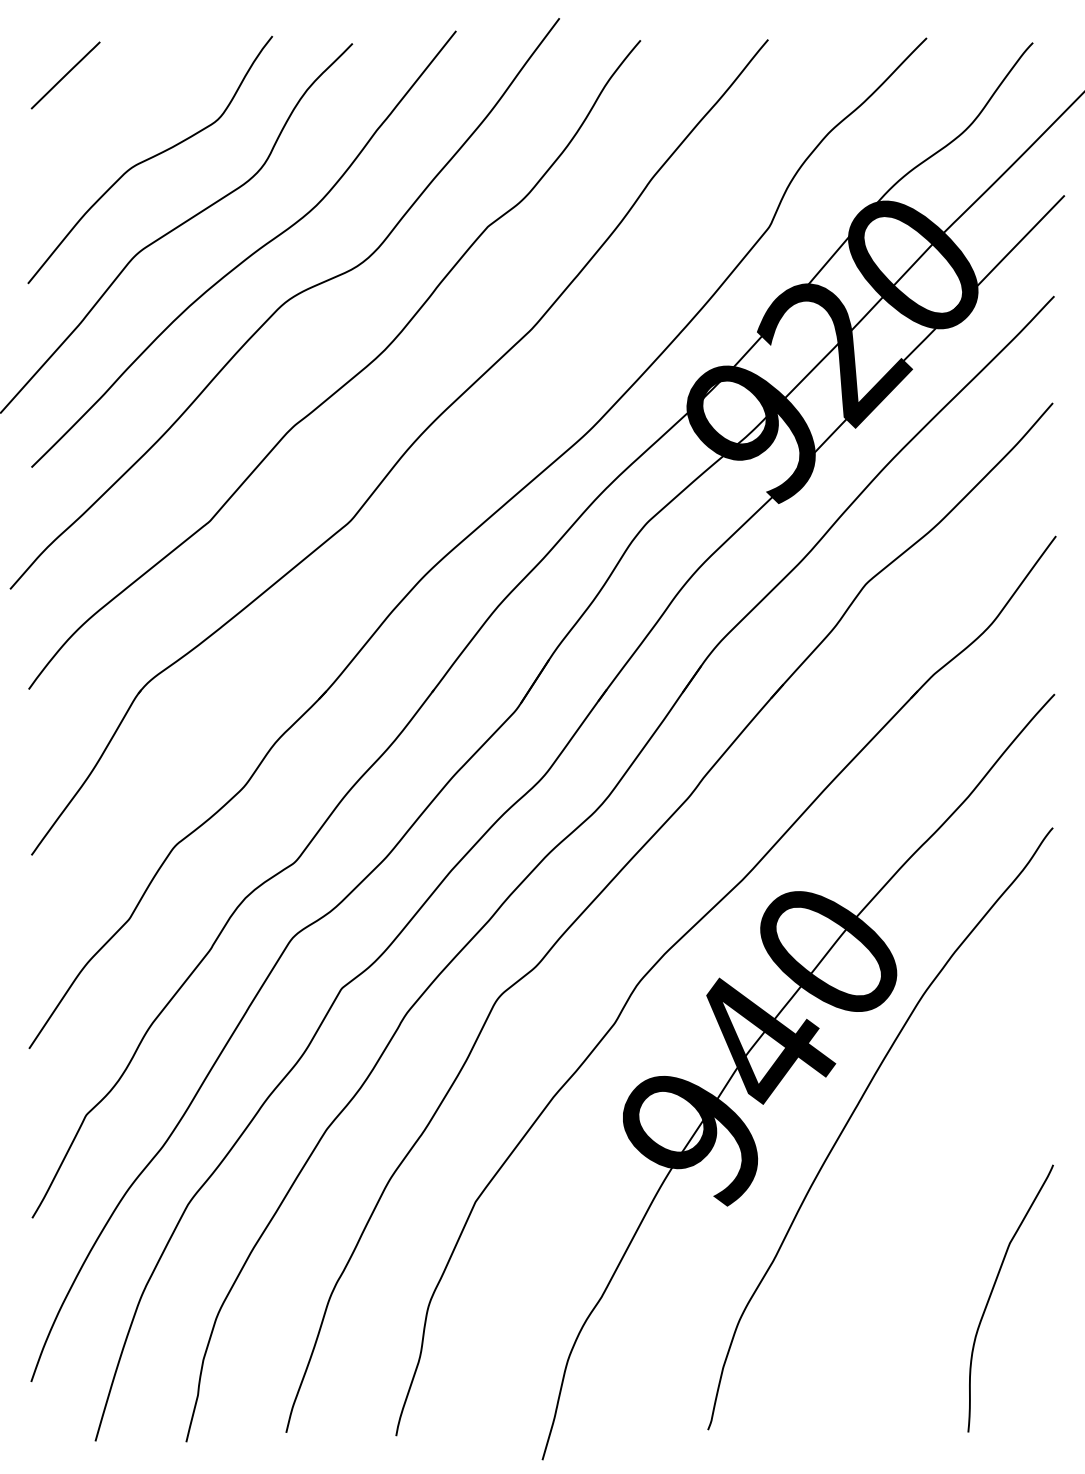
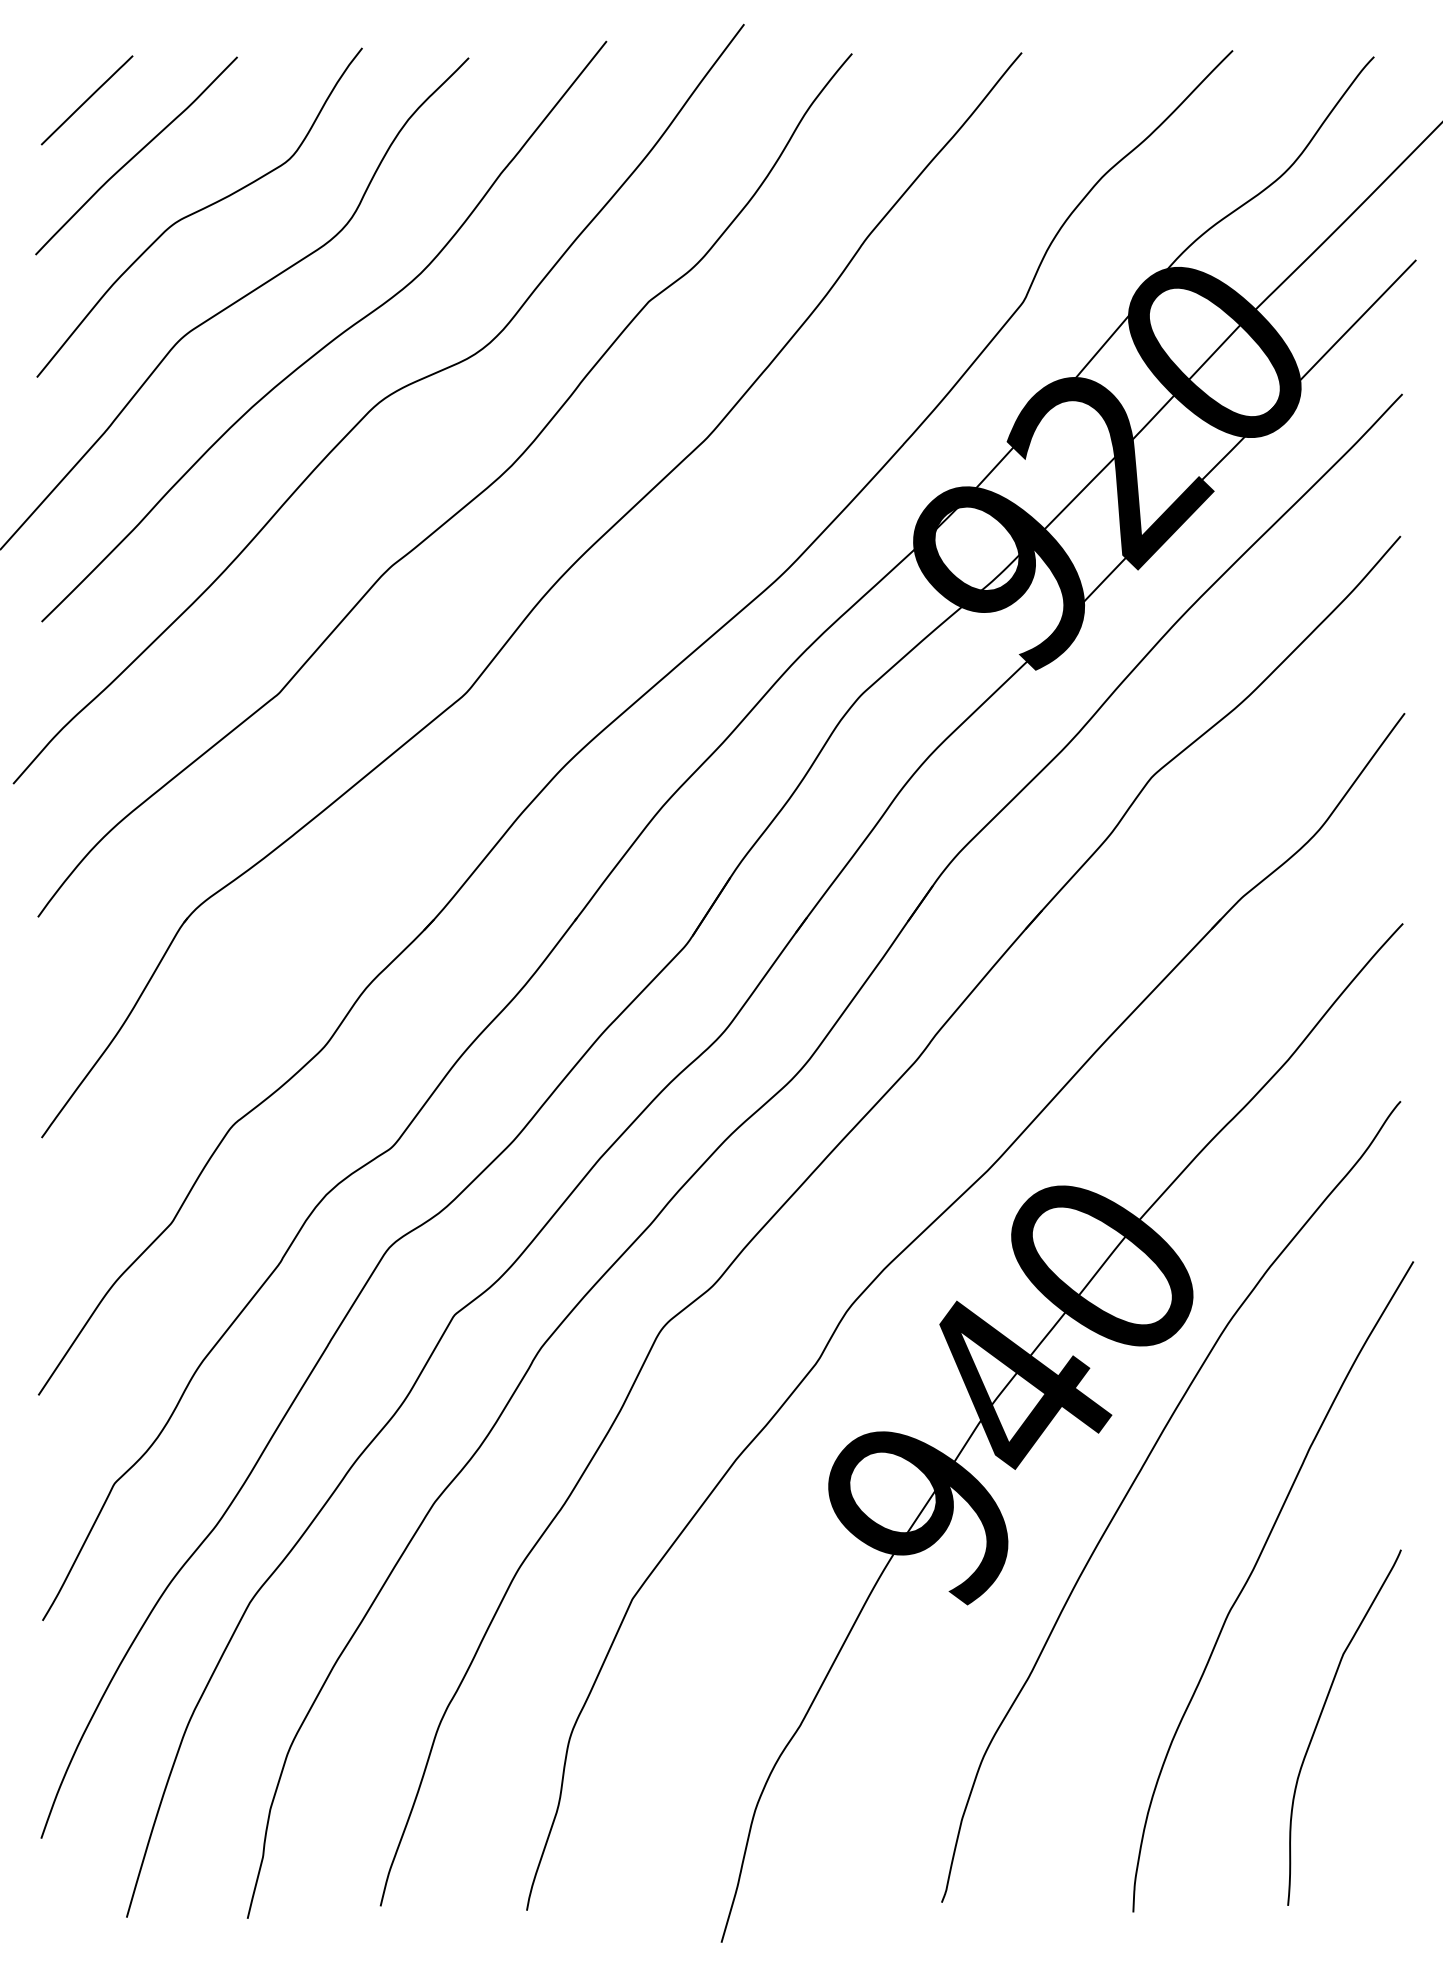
curve: (102, 116) -> (136, 155), added
curve: (940, 1184) -> (1251, 1575), added

